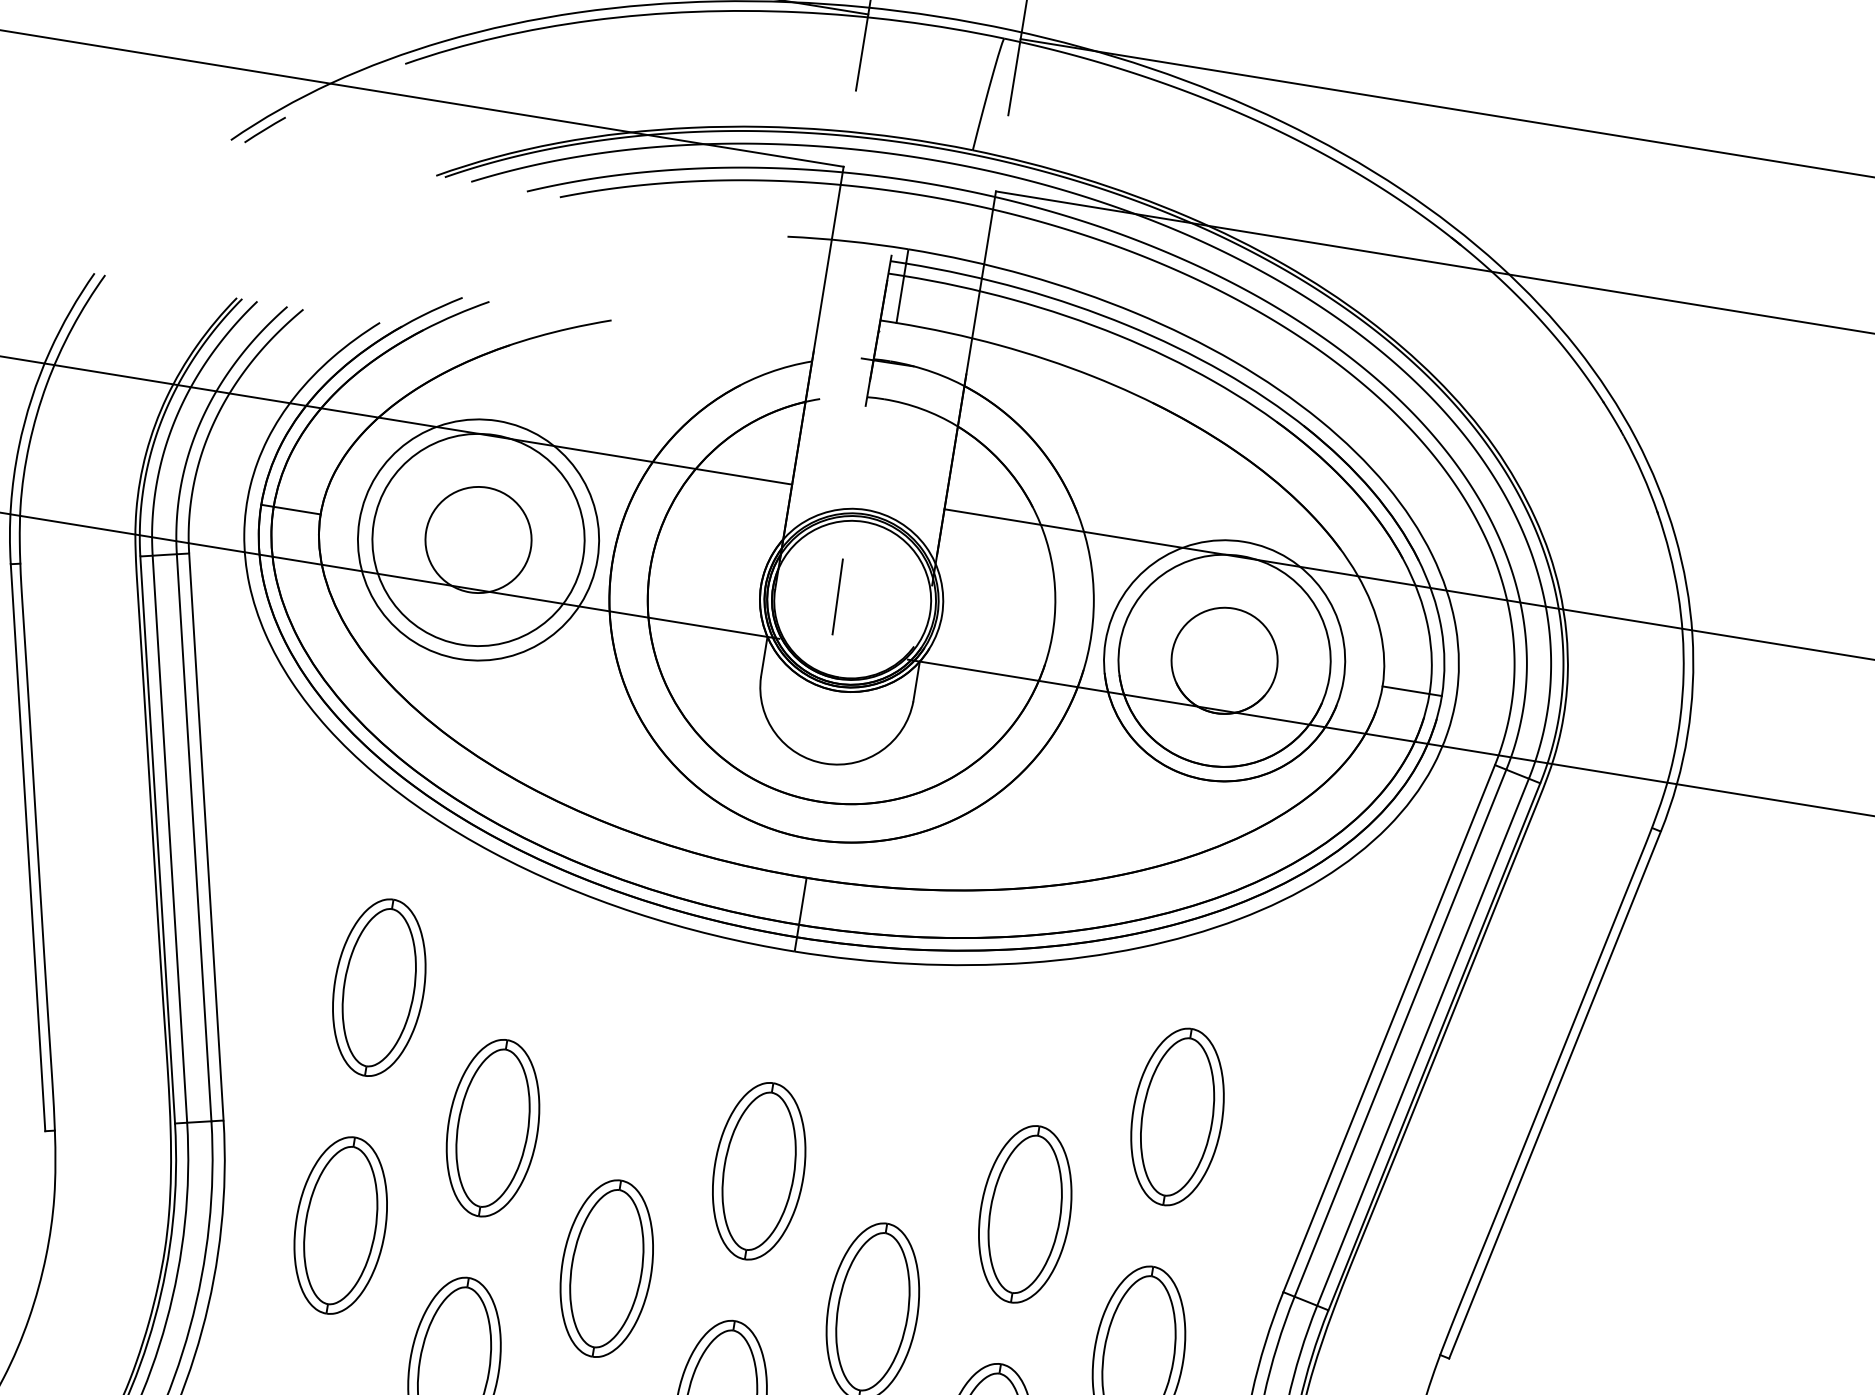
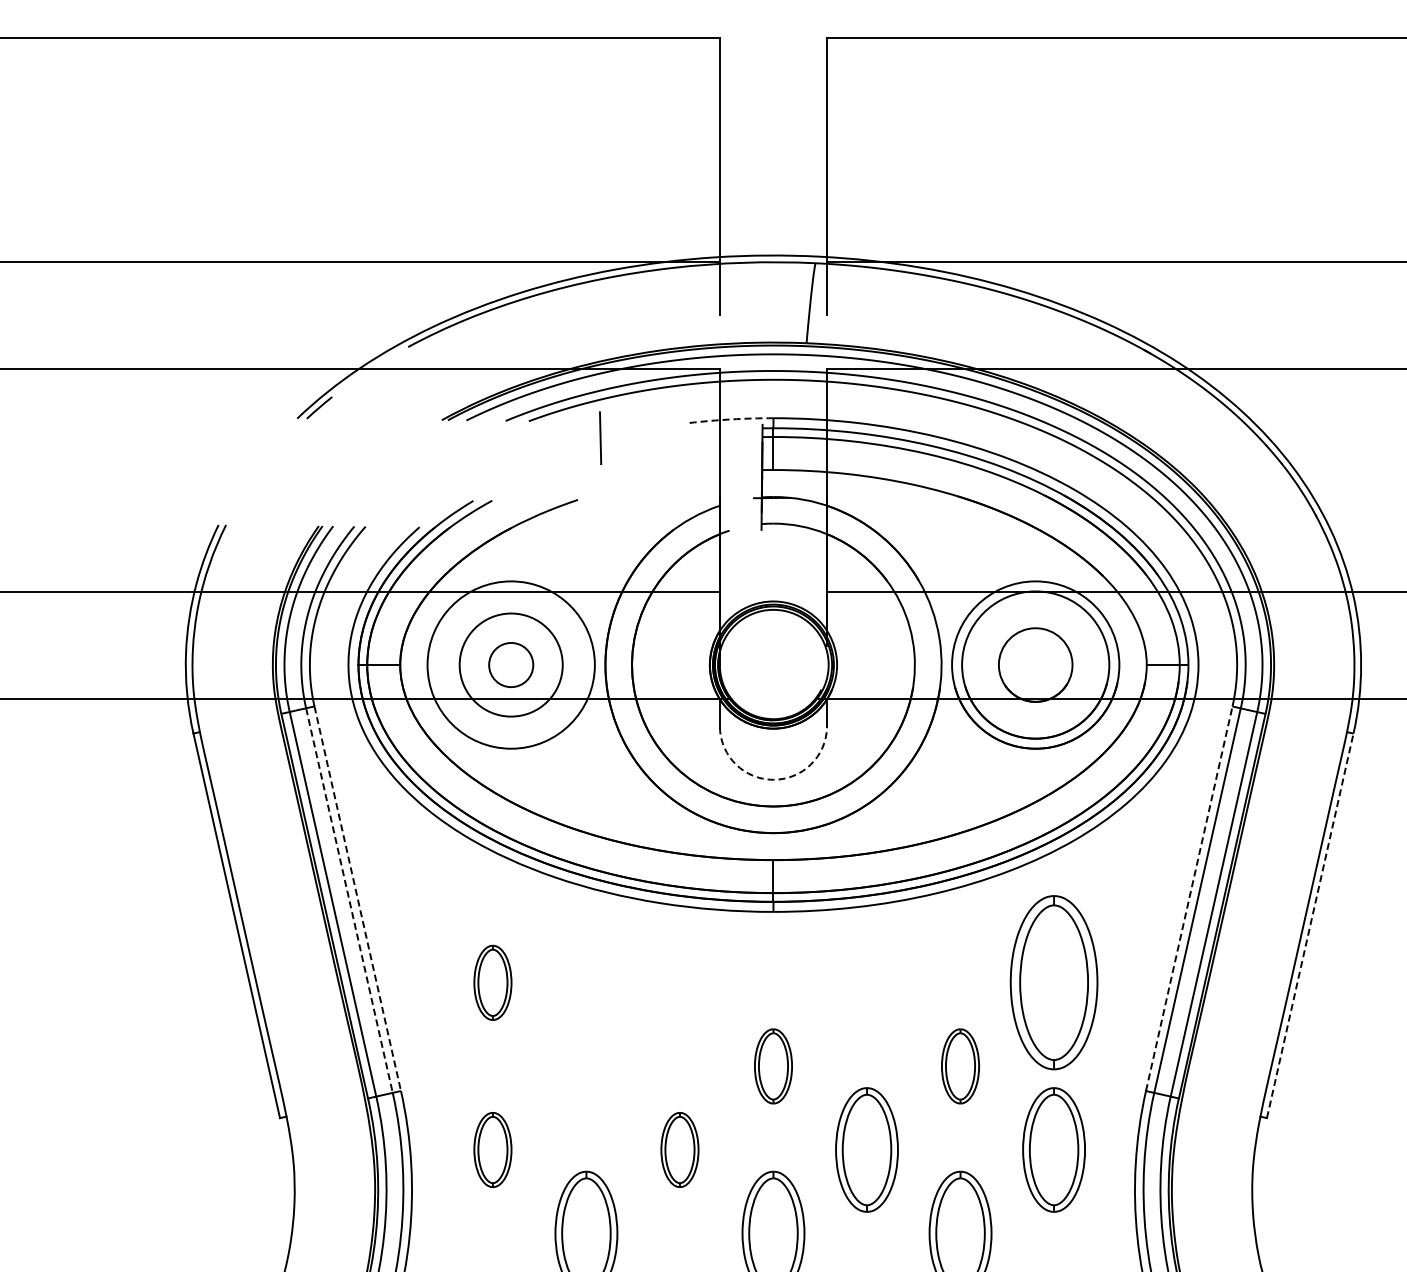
arc: (848, 241) -> (731, 419), solid -> dashed
circle: (477, 539) -> (510, 664), size x0.7
circle: (479, 539) -> (511, 664), size x0.6
line: (837, 595) -> (600, 437), moved
arc: (825, 763) -> (773, 779), solid -> dashed
line: (205, 838) -> (357, 899), solid -> dashed
line: (194, 839) -> (349, 901), solid -> dashed
part: (378, 987) -> (492, 982), size x0.6
line: (1389, 1028) -> (1189, 898), solid -> dashed
line: (1555, 1094) -> (1310, 925), solid -> dashed
part: (1176, 1116) -> (1053, 982), size x1.4
part: (493, 1128) -> (586, 1066), removed
part: (759, 1171) -> (773, 1066), size x0.6
part: (1025, 1214) -> (960, 1066), size x0.6
part: (340, 1224) -> (492, 1149), size x0.6
part: (606, 1267) -> (679, 1149), size x0.6

